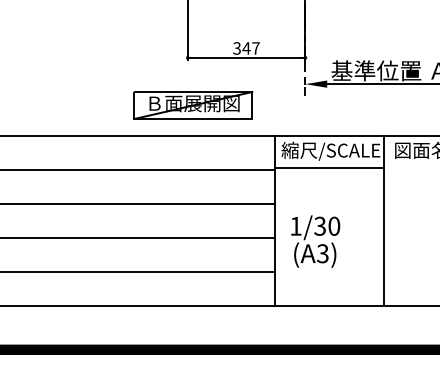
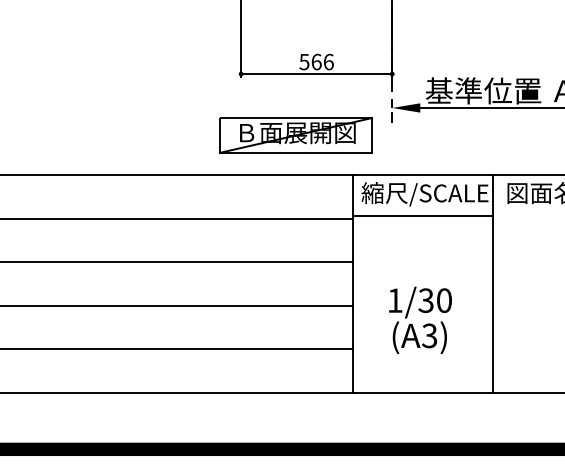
text: (246, 47) -> (316, 61), 347 -> 566
part: (192, 105) -> (295, 135), moved
text: (315, 241) -> (420, 320), moved

